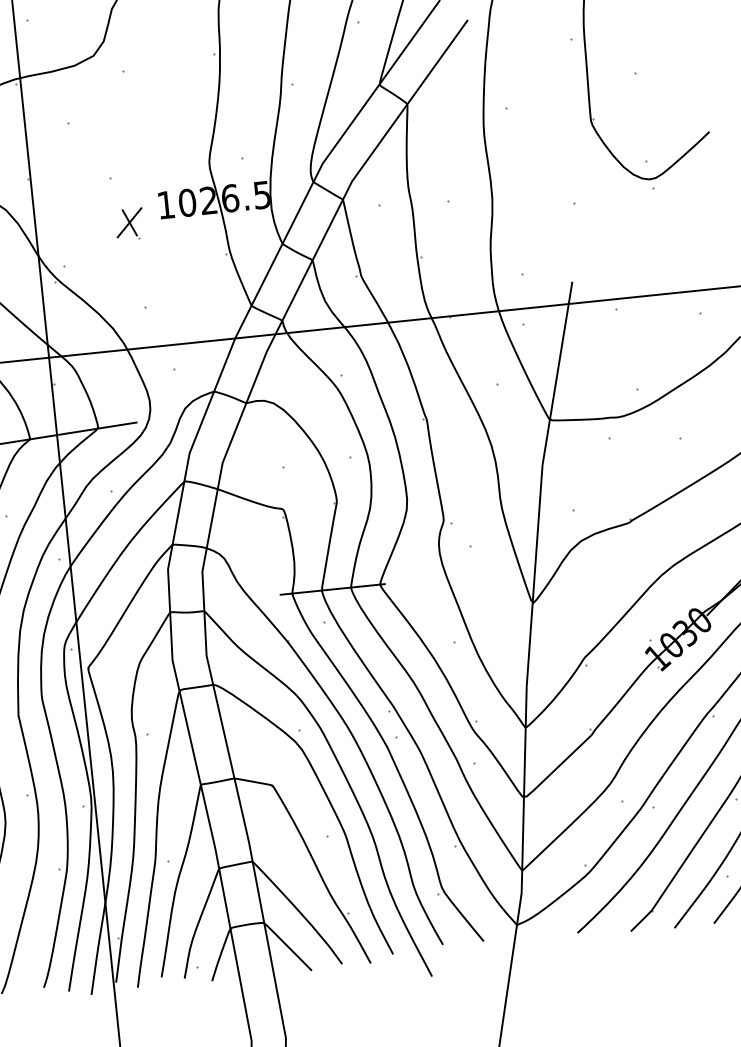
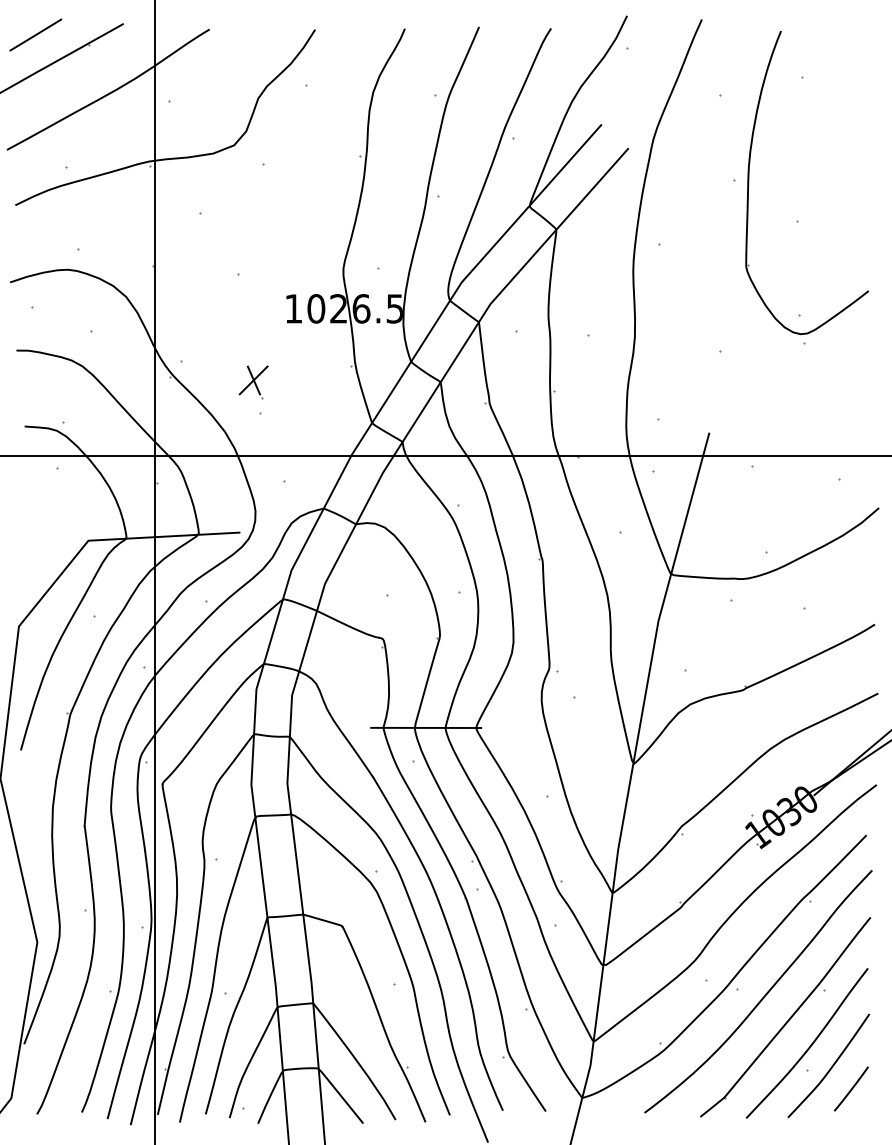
part: (129, 224) -> (253, 382), moved

